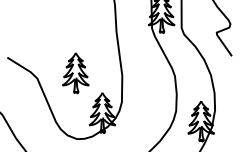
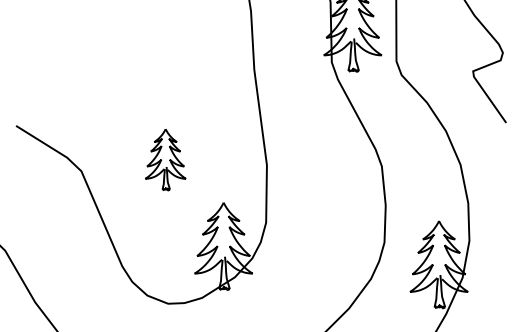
part: (75, 73) -> (164, 160), size x0.7

